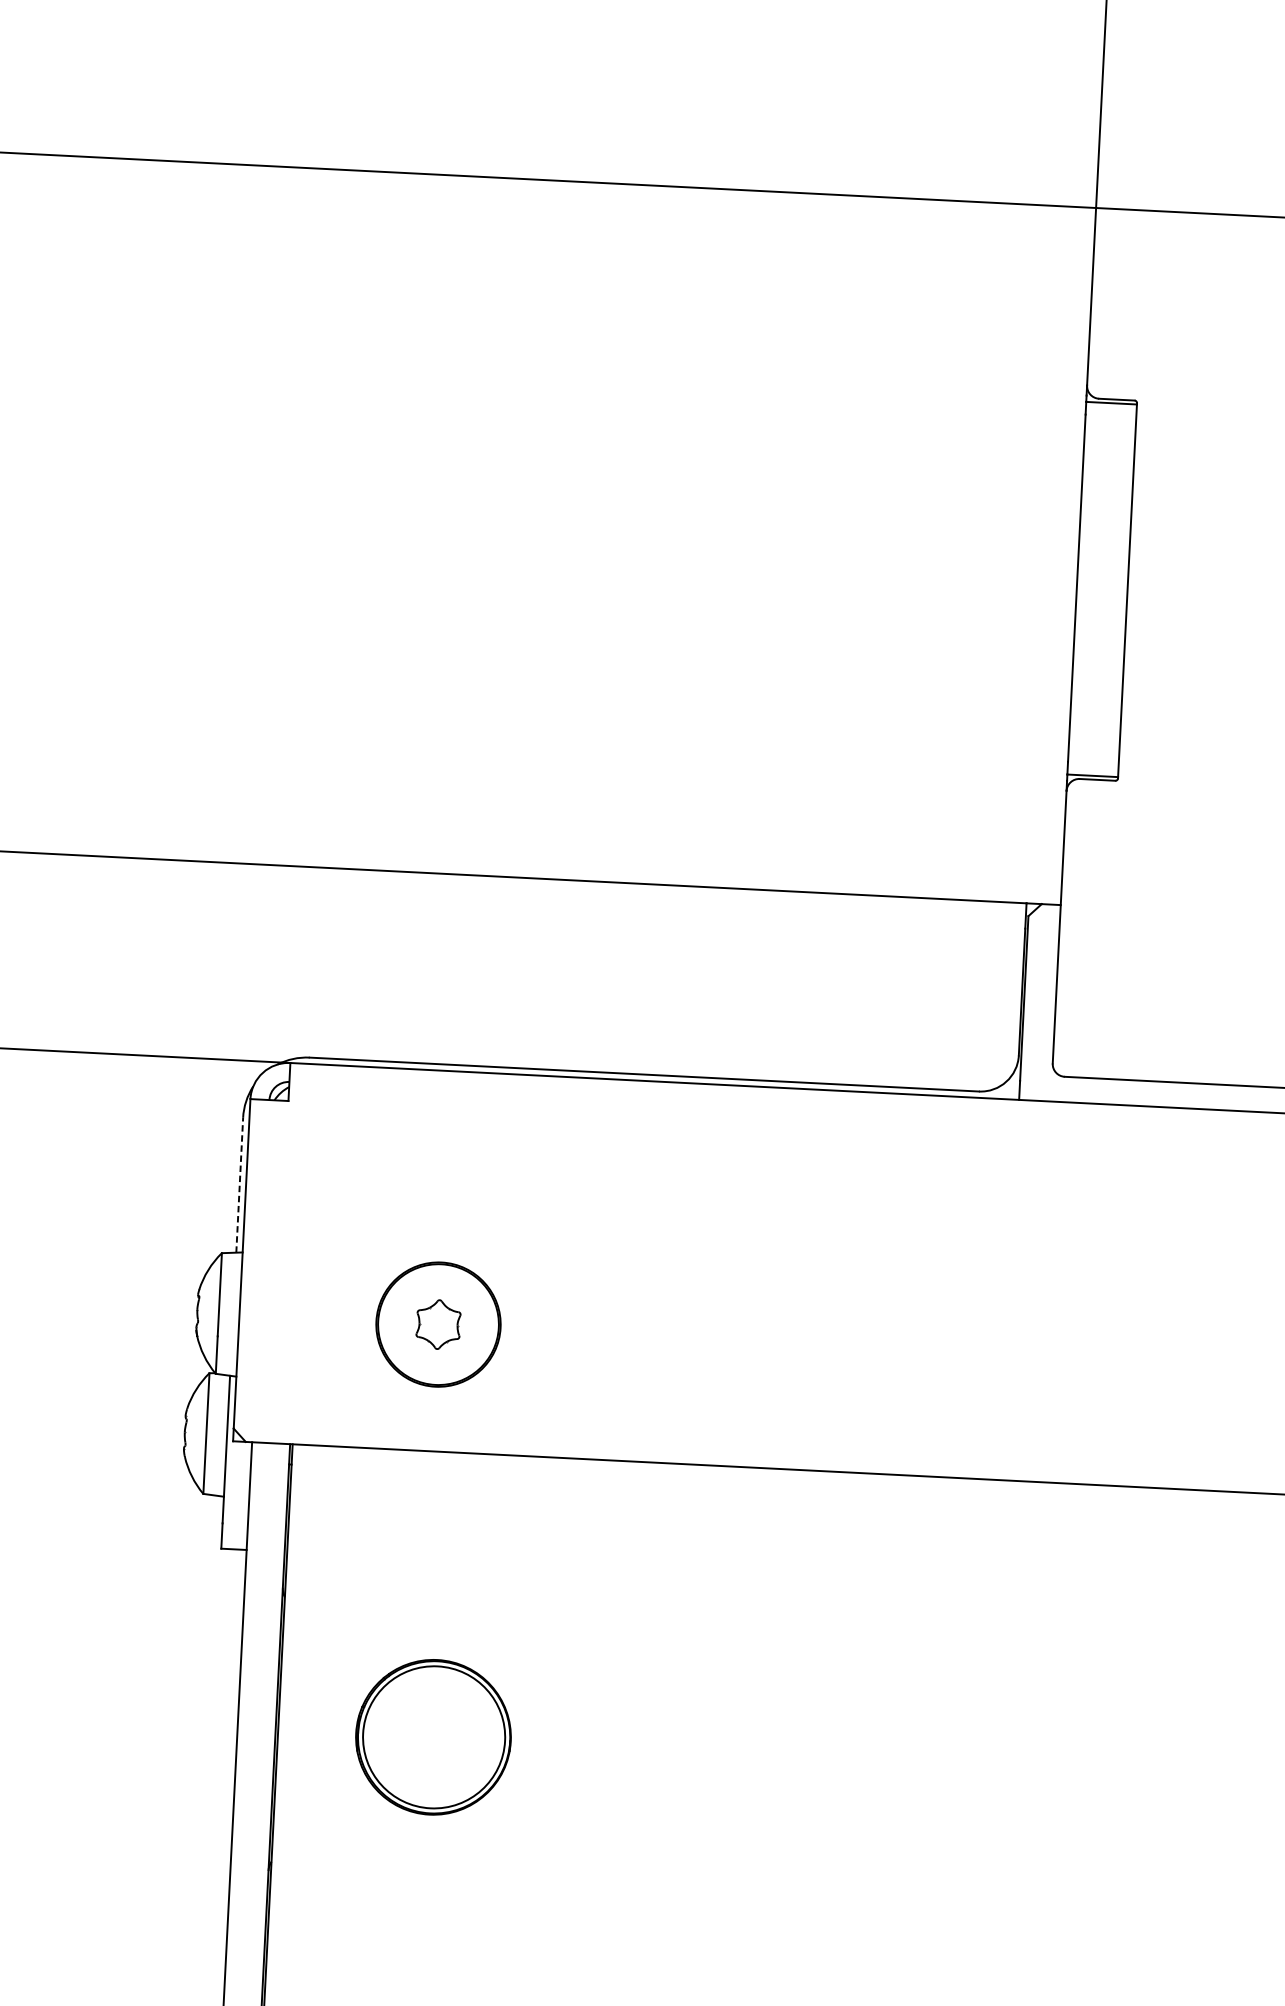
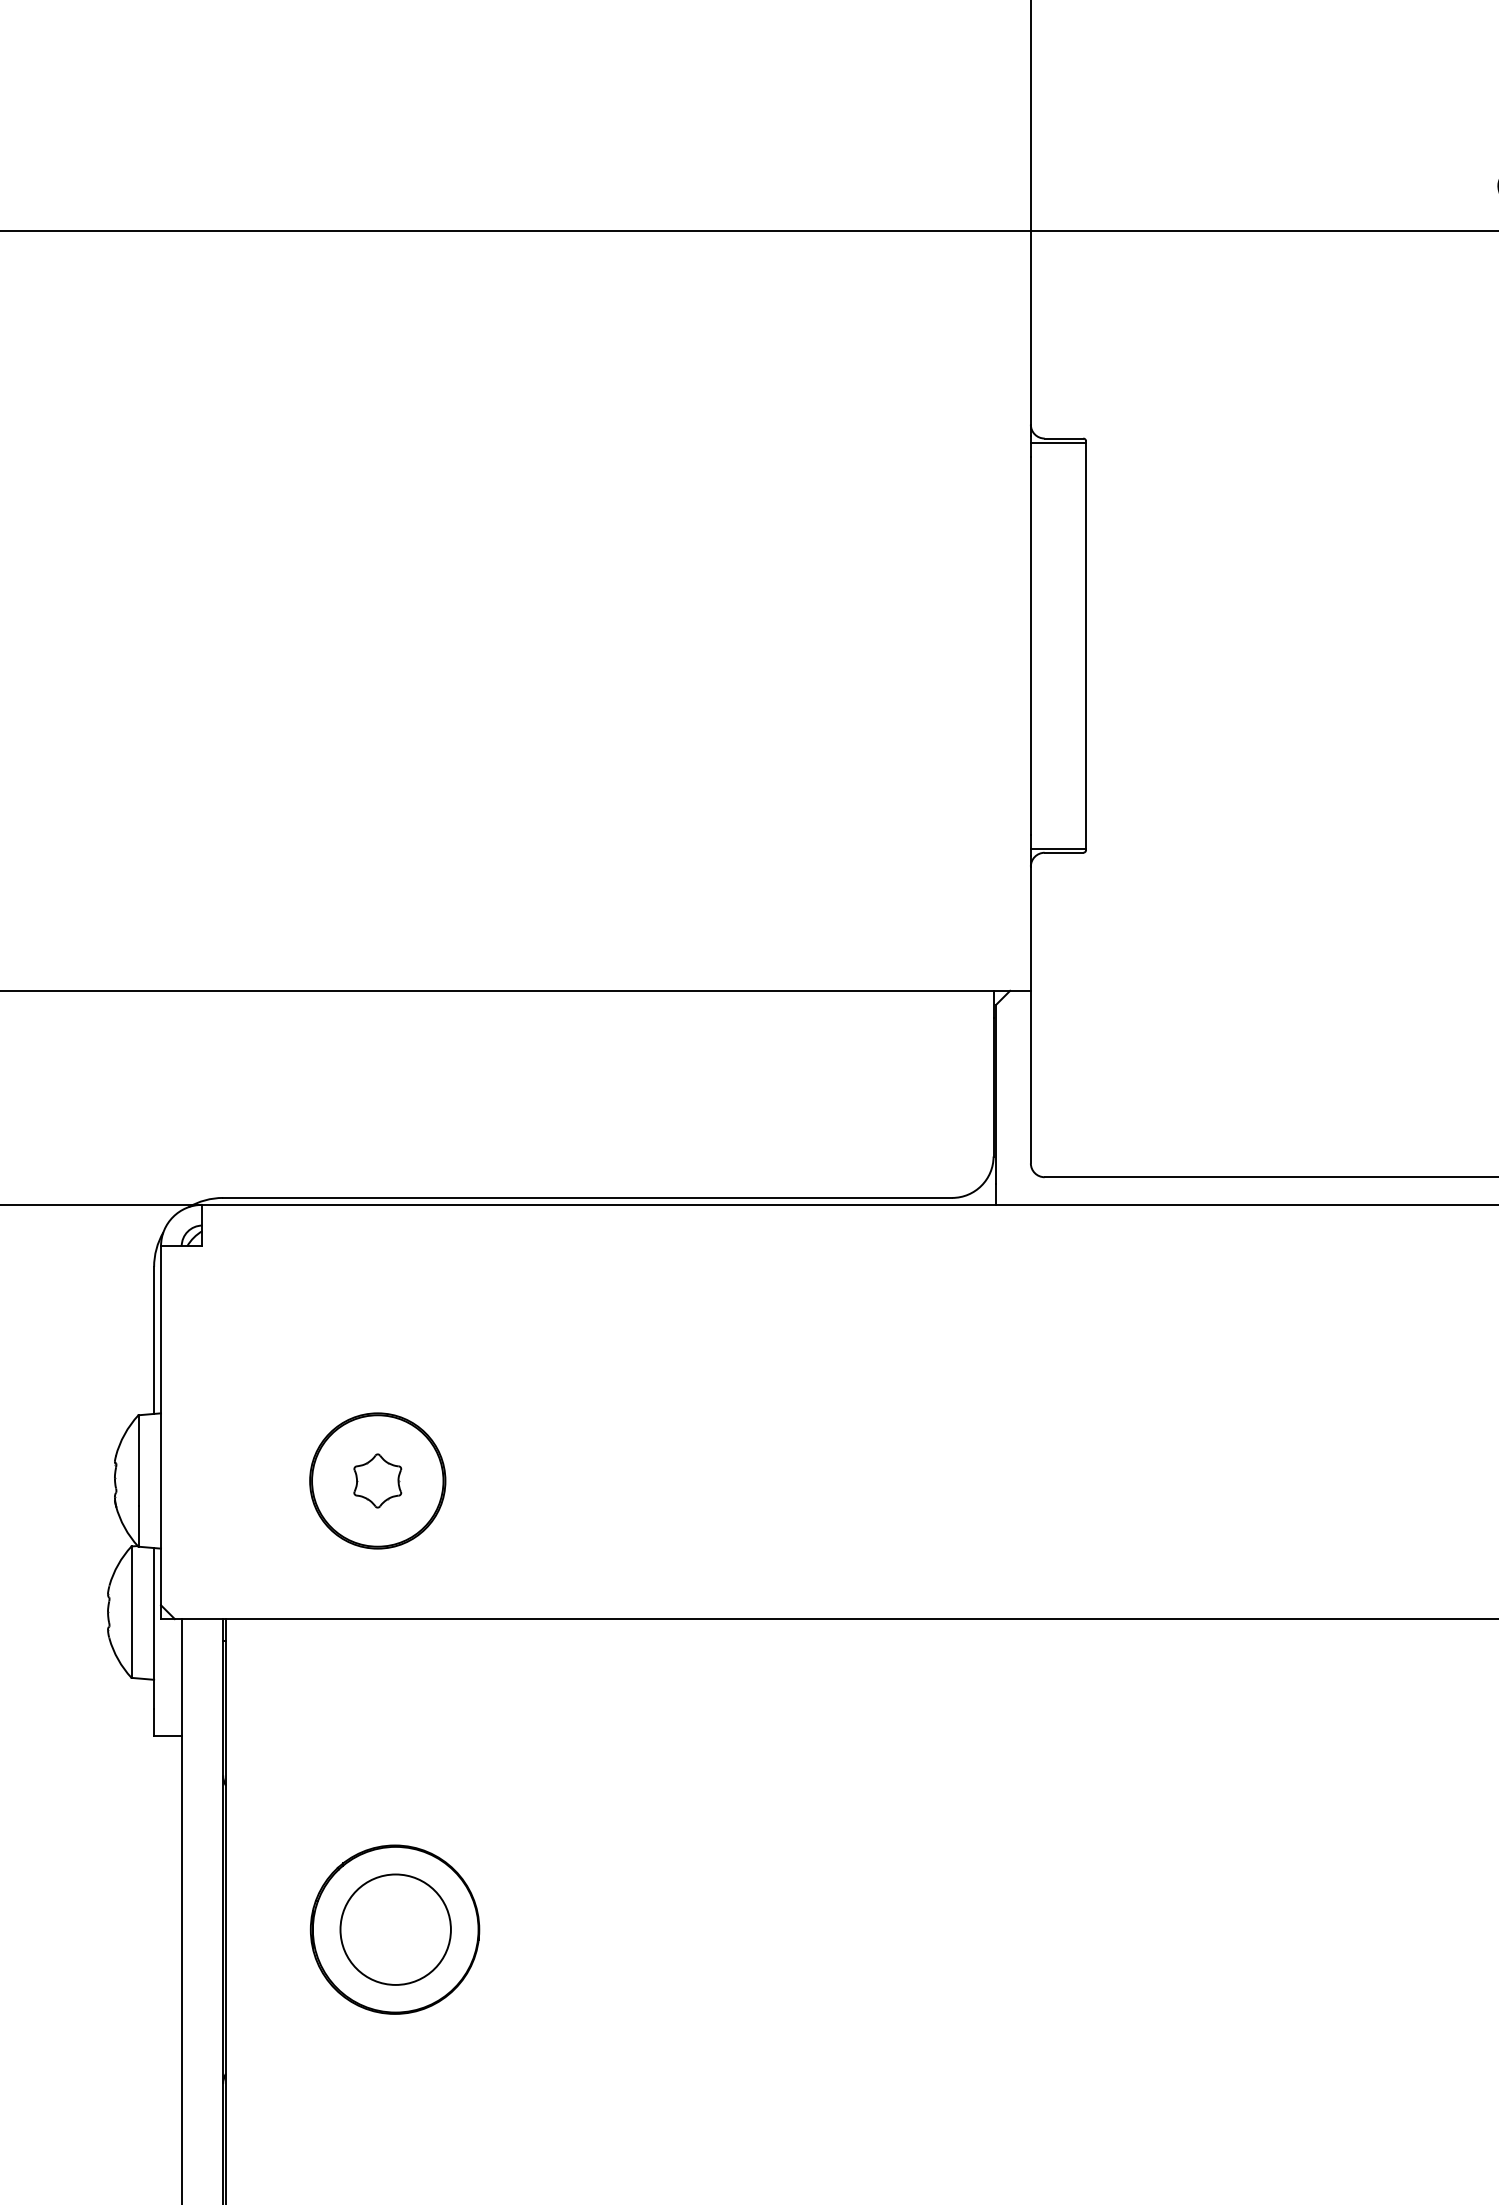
line: (240, 1185) -> (154, 1340), dashed -> solid
circle: (433, 1737) -> (395, 1929), size x0.71

